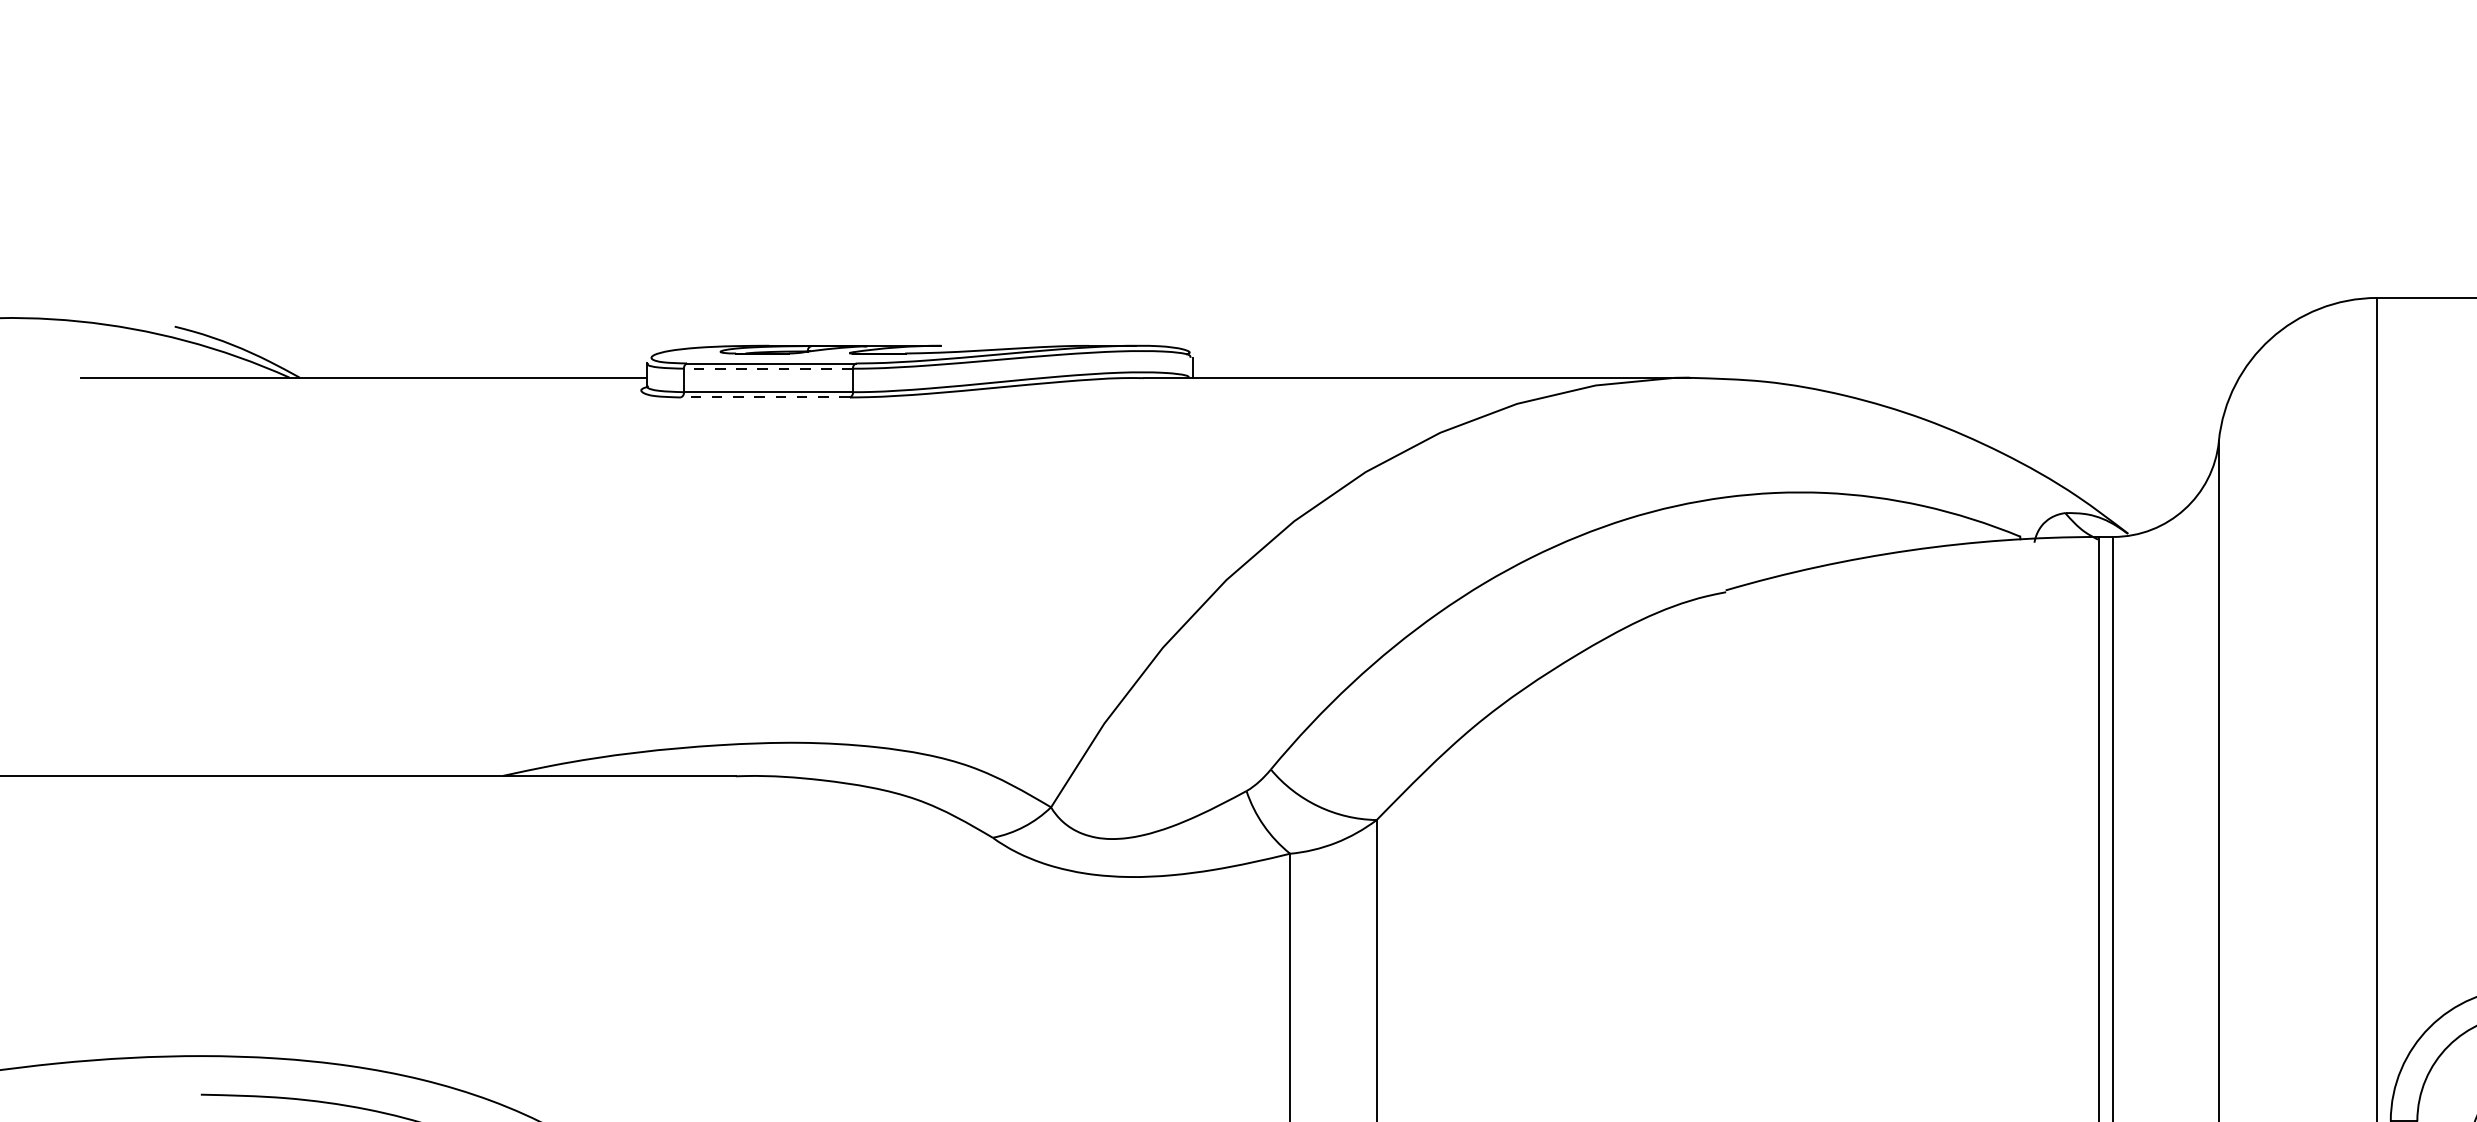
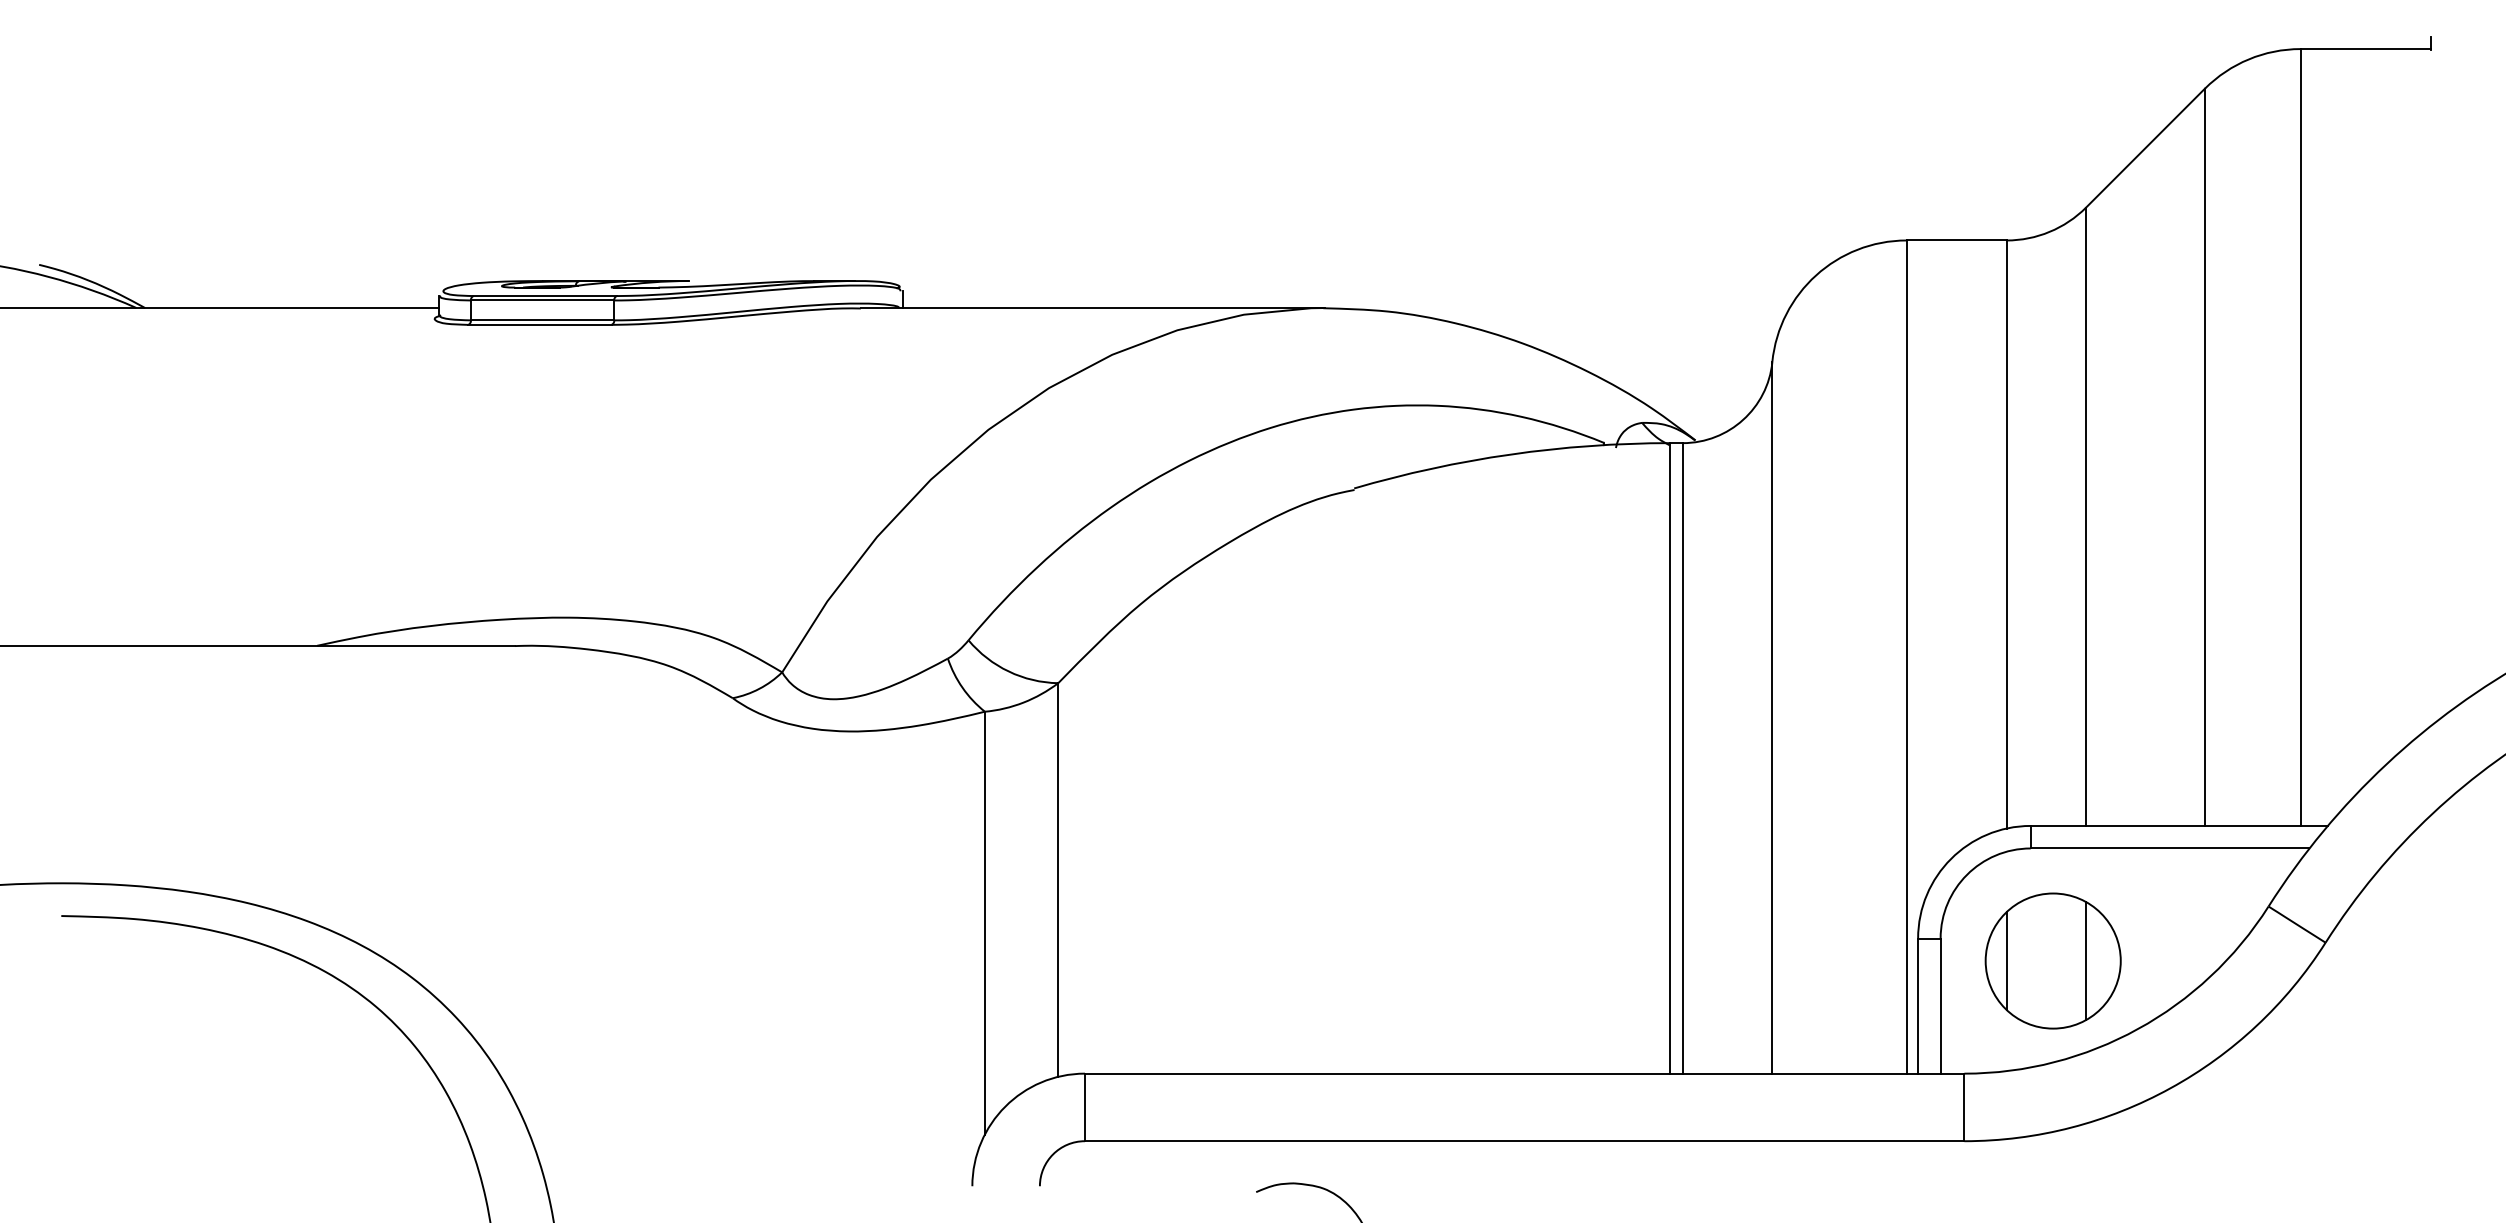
line: (768, 368) -> (542, 300), dashed -> solid
line: (764, 397) -> (539, 324), dashed -> solid

